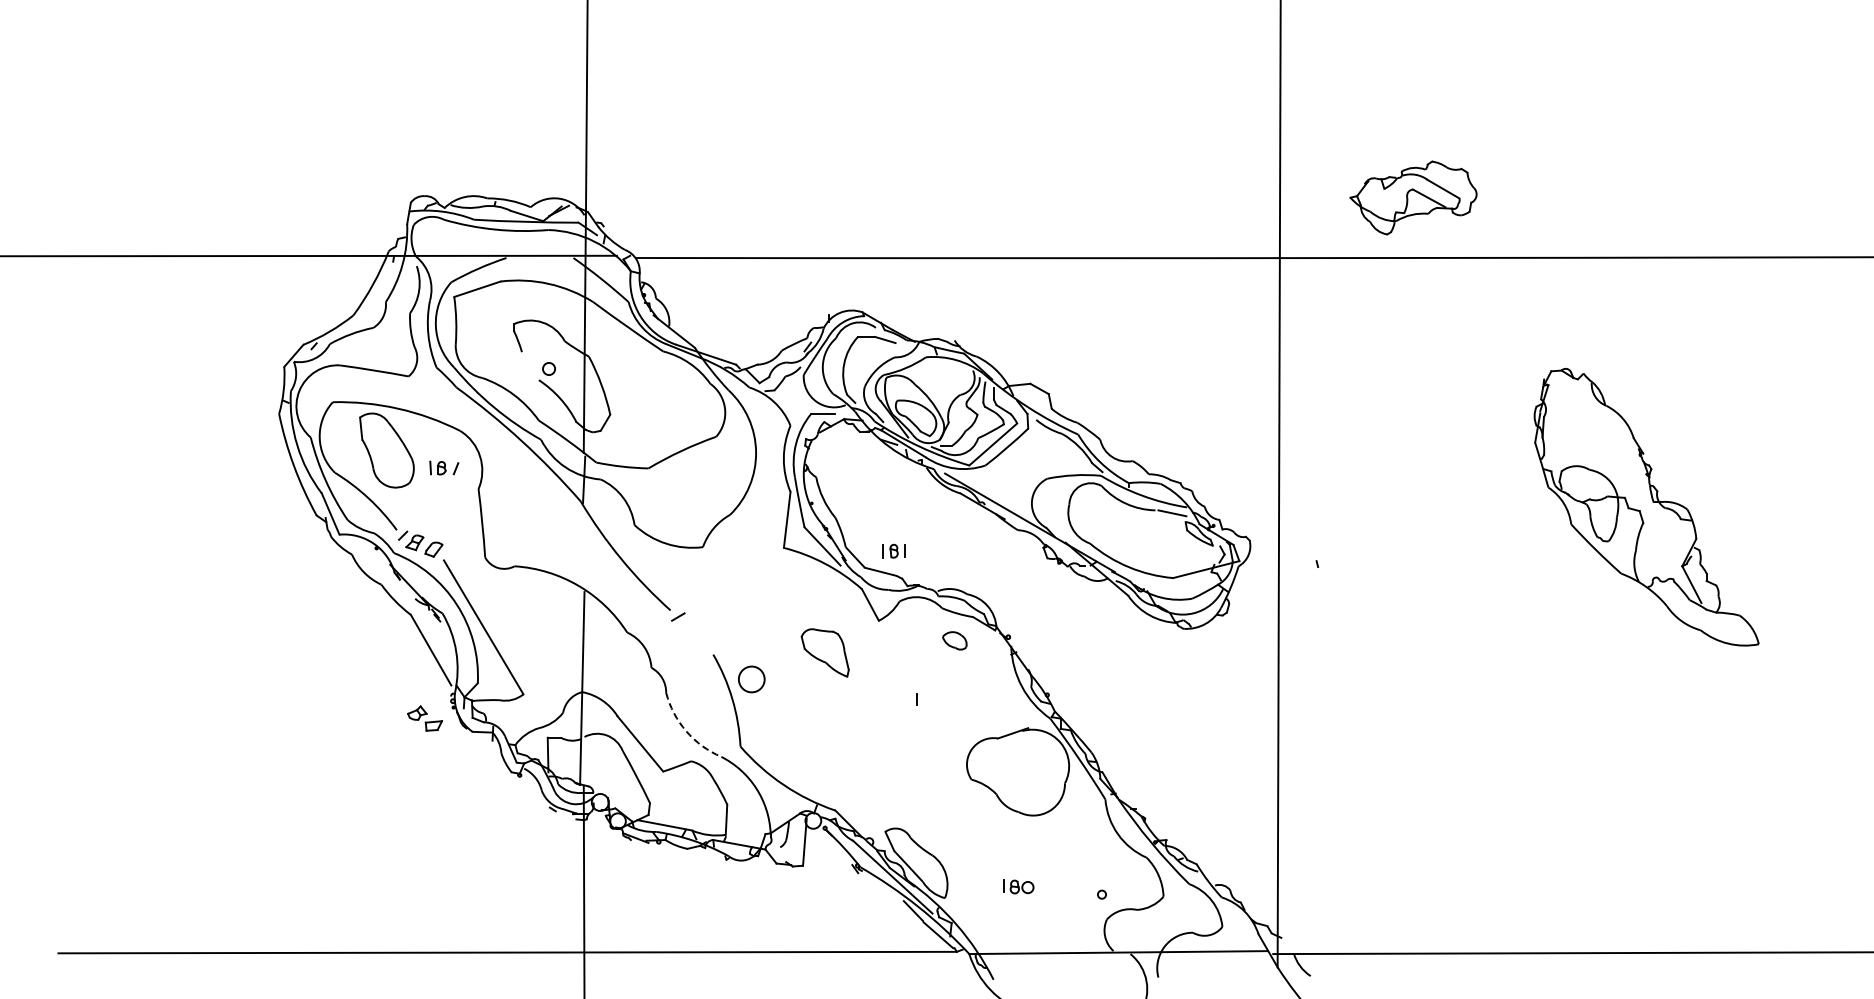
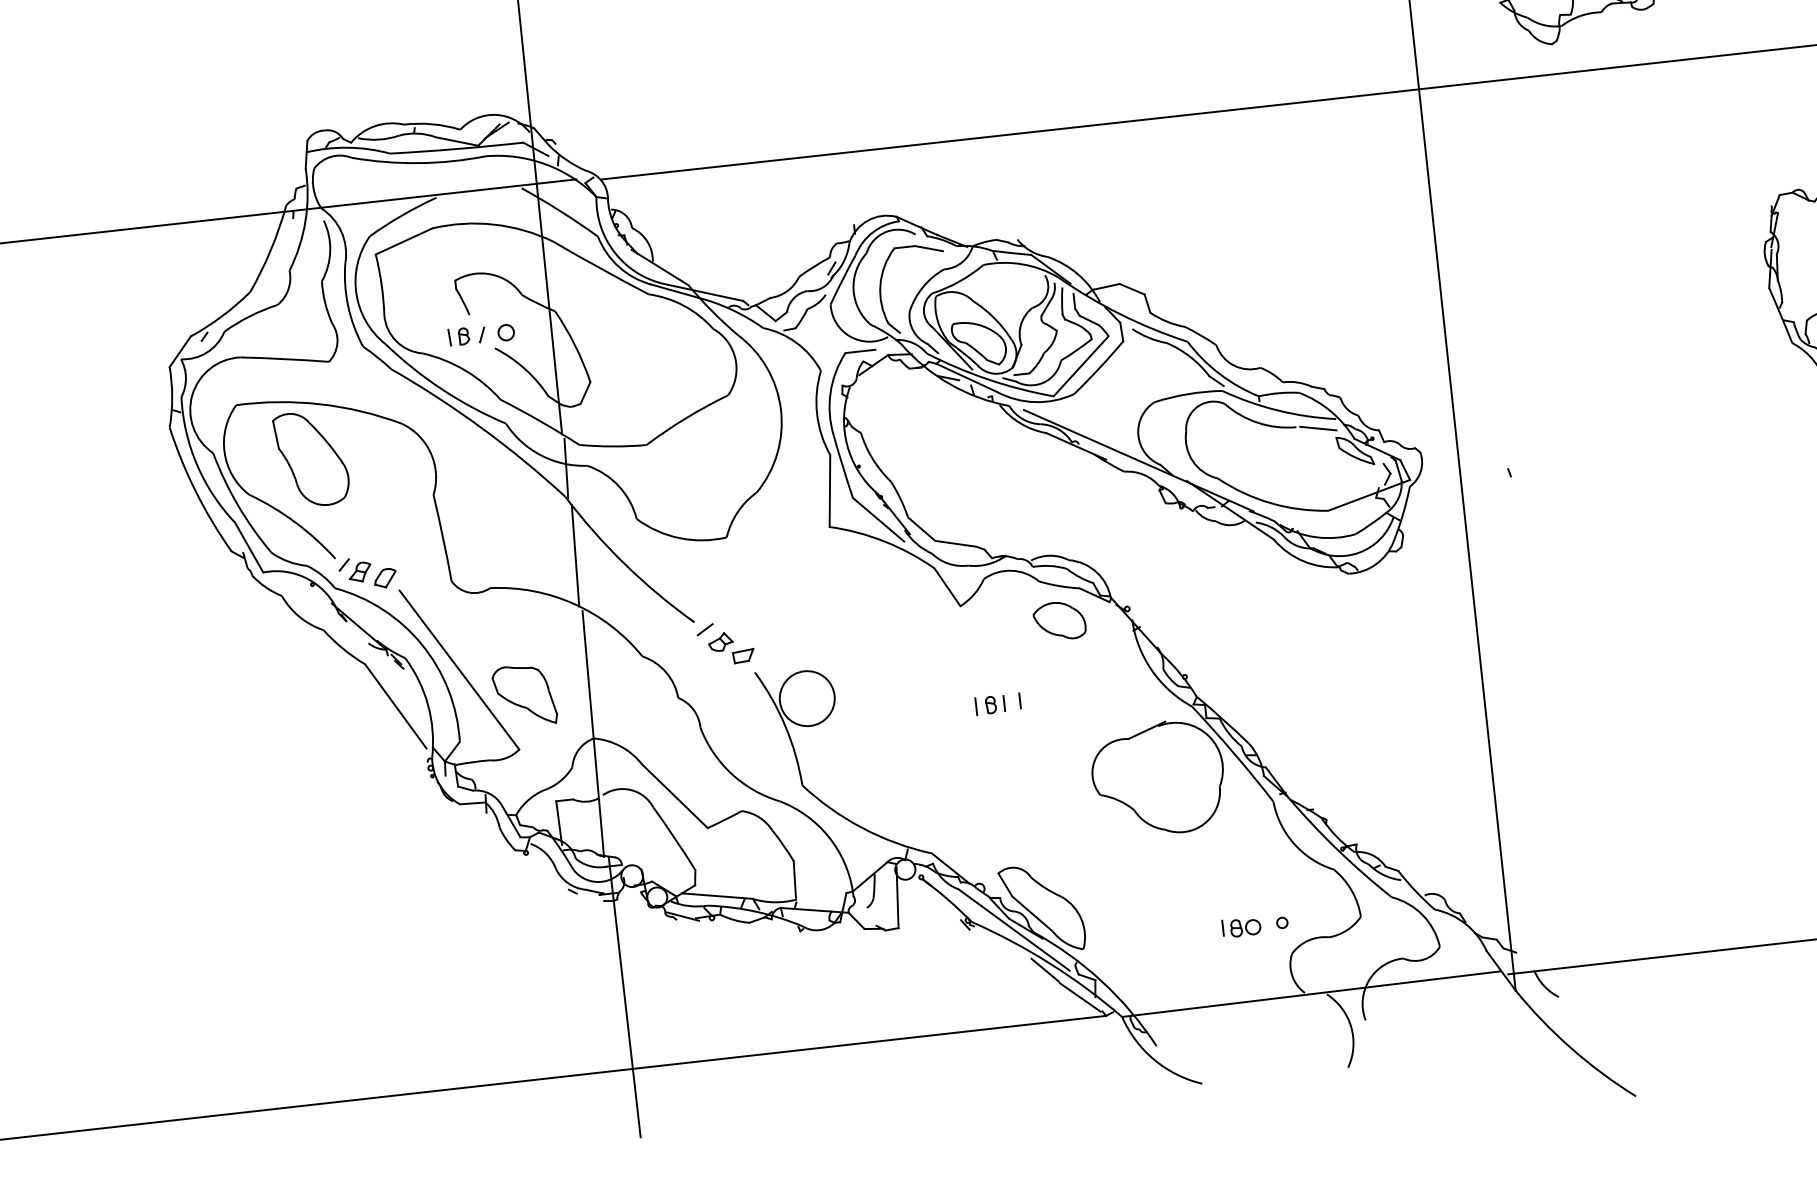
part: (444, 467) -> (467, 335), moved
line: (583, 548) -> (575, 555), added
part: (893, 550) -> (990, 704), moved
part: (954, 640) -> (1059, 620), size x1.67
part: (824, 652) -> (523, 695), moved
circle: (751, 678) -> (806, 697), size x1.67
part: (424, 718) -> (730, 648), moved
arc: (686, 731) -> (731, 773), dashed -> solid
part: (1018, 886) -> (1241, 927), moved

